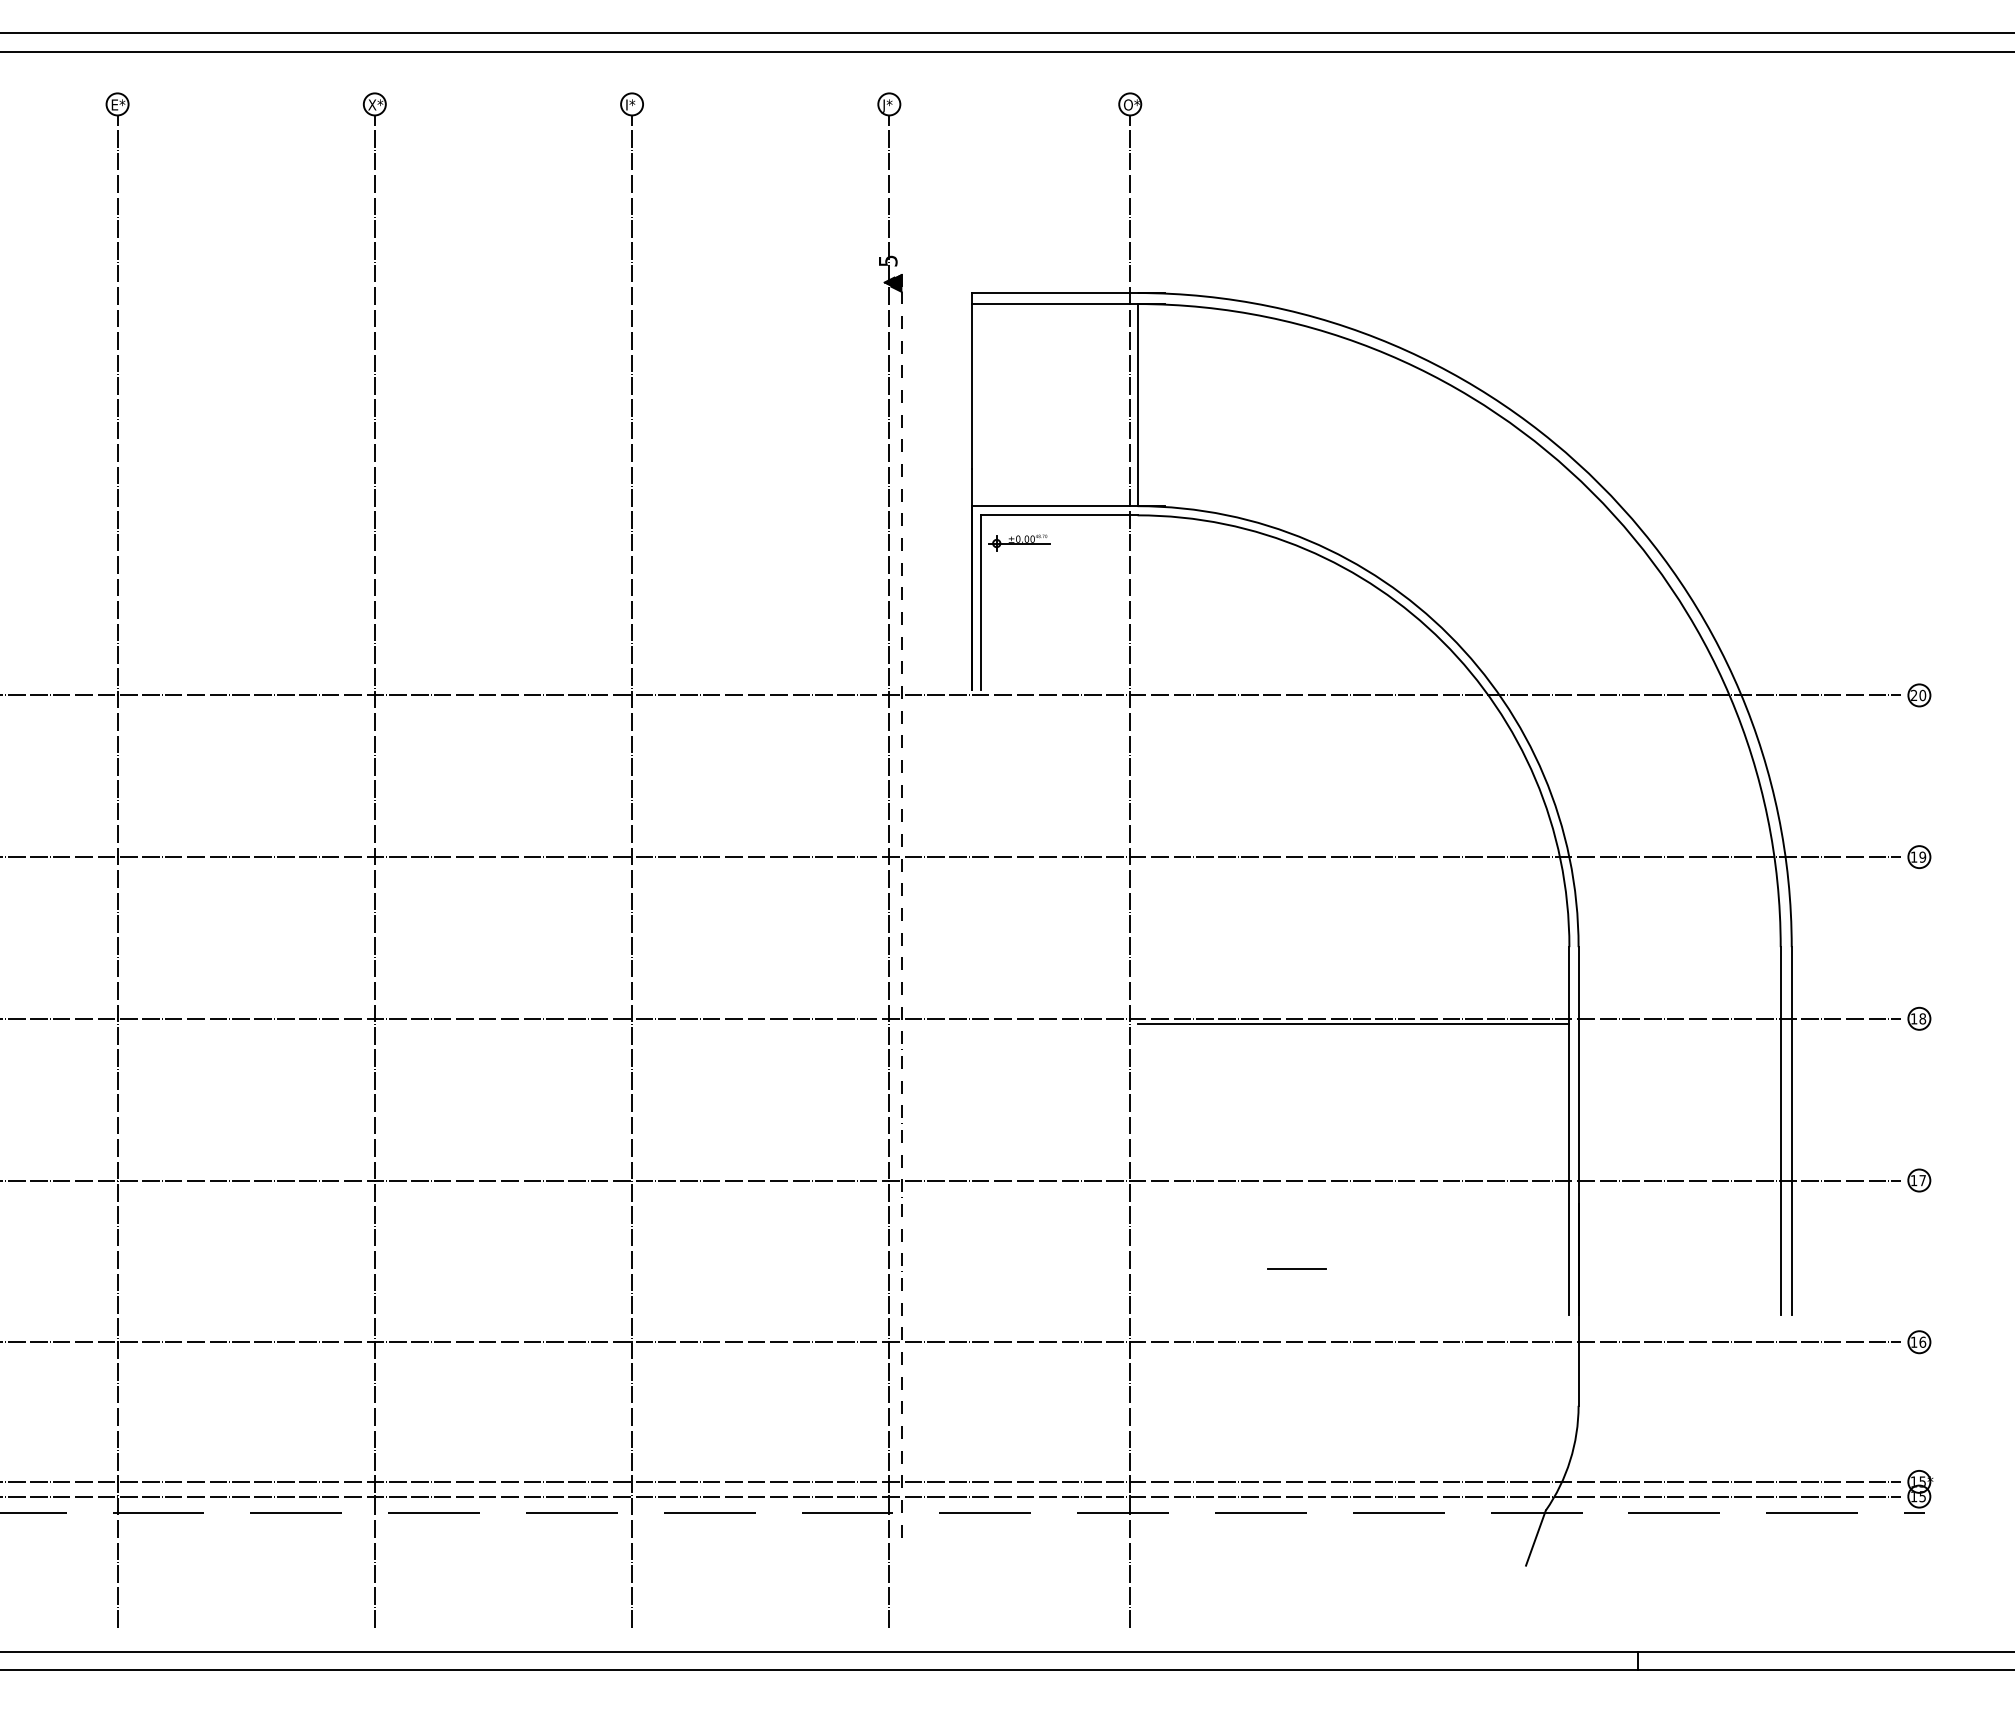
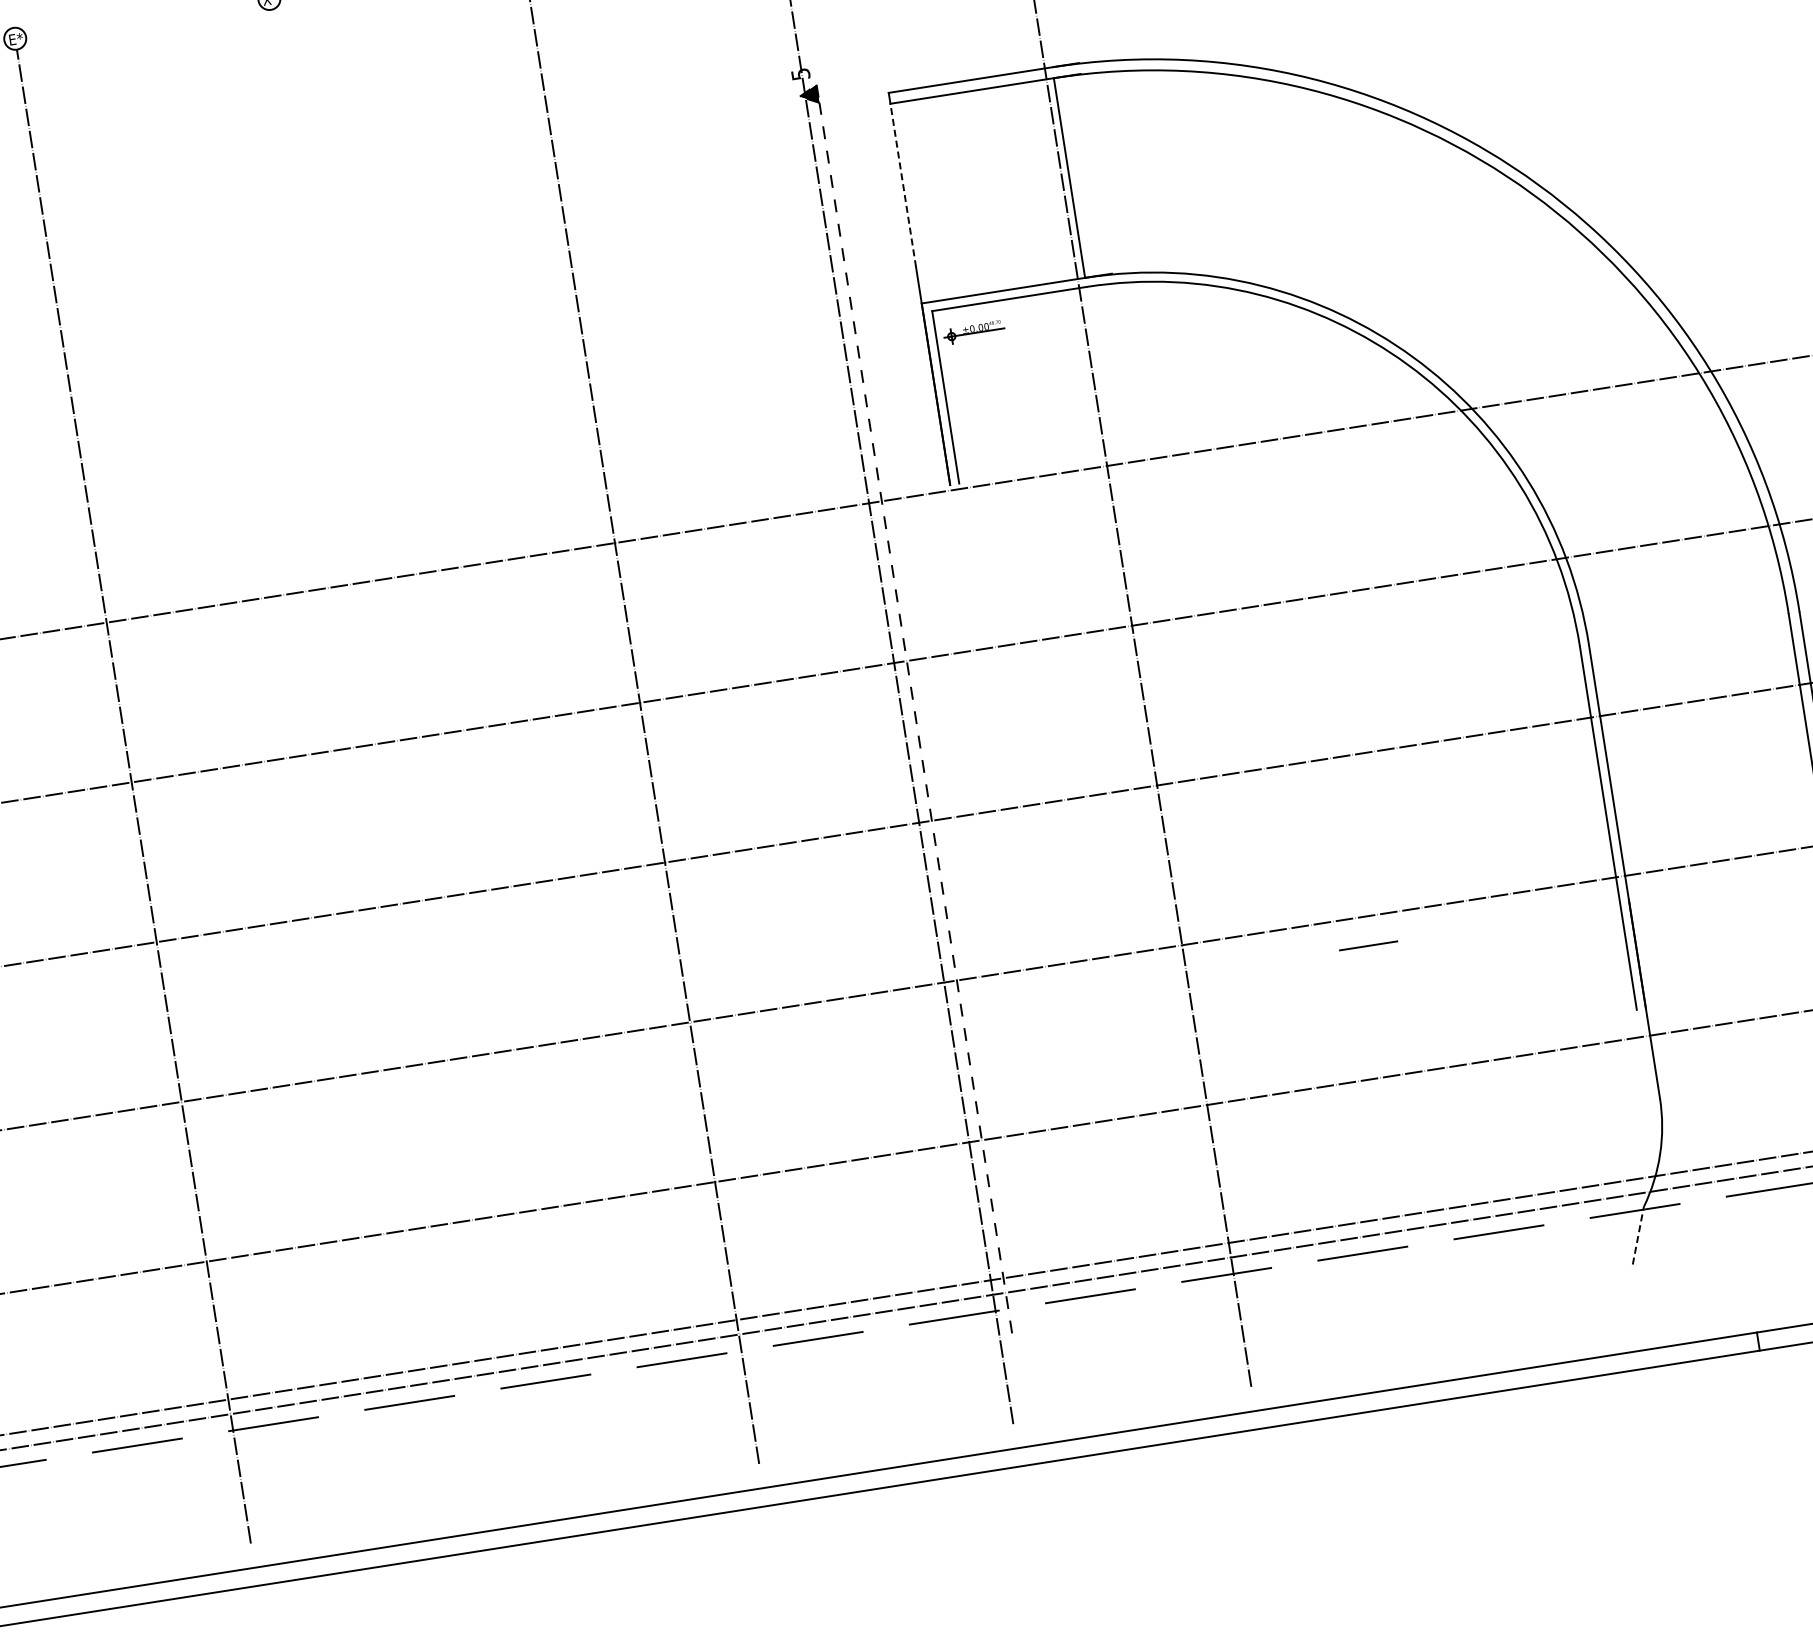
line: (972, 386) -> (903, 185), solid -> dashed
line: (374, 871) -> (387, 756), removed
line: (1353, 1024) -> (1378, 756), removed
line: (1296, 1268) -> (1367, 945), moved
line: (1536, 1537) -> (1638, 1235), solid -> dashed

